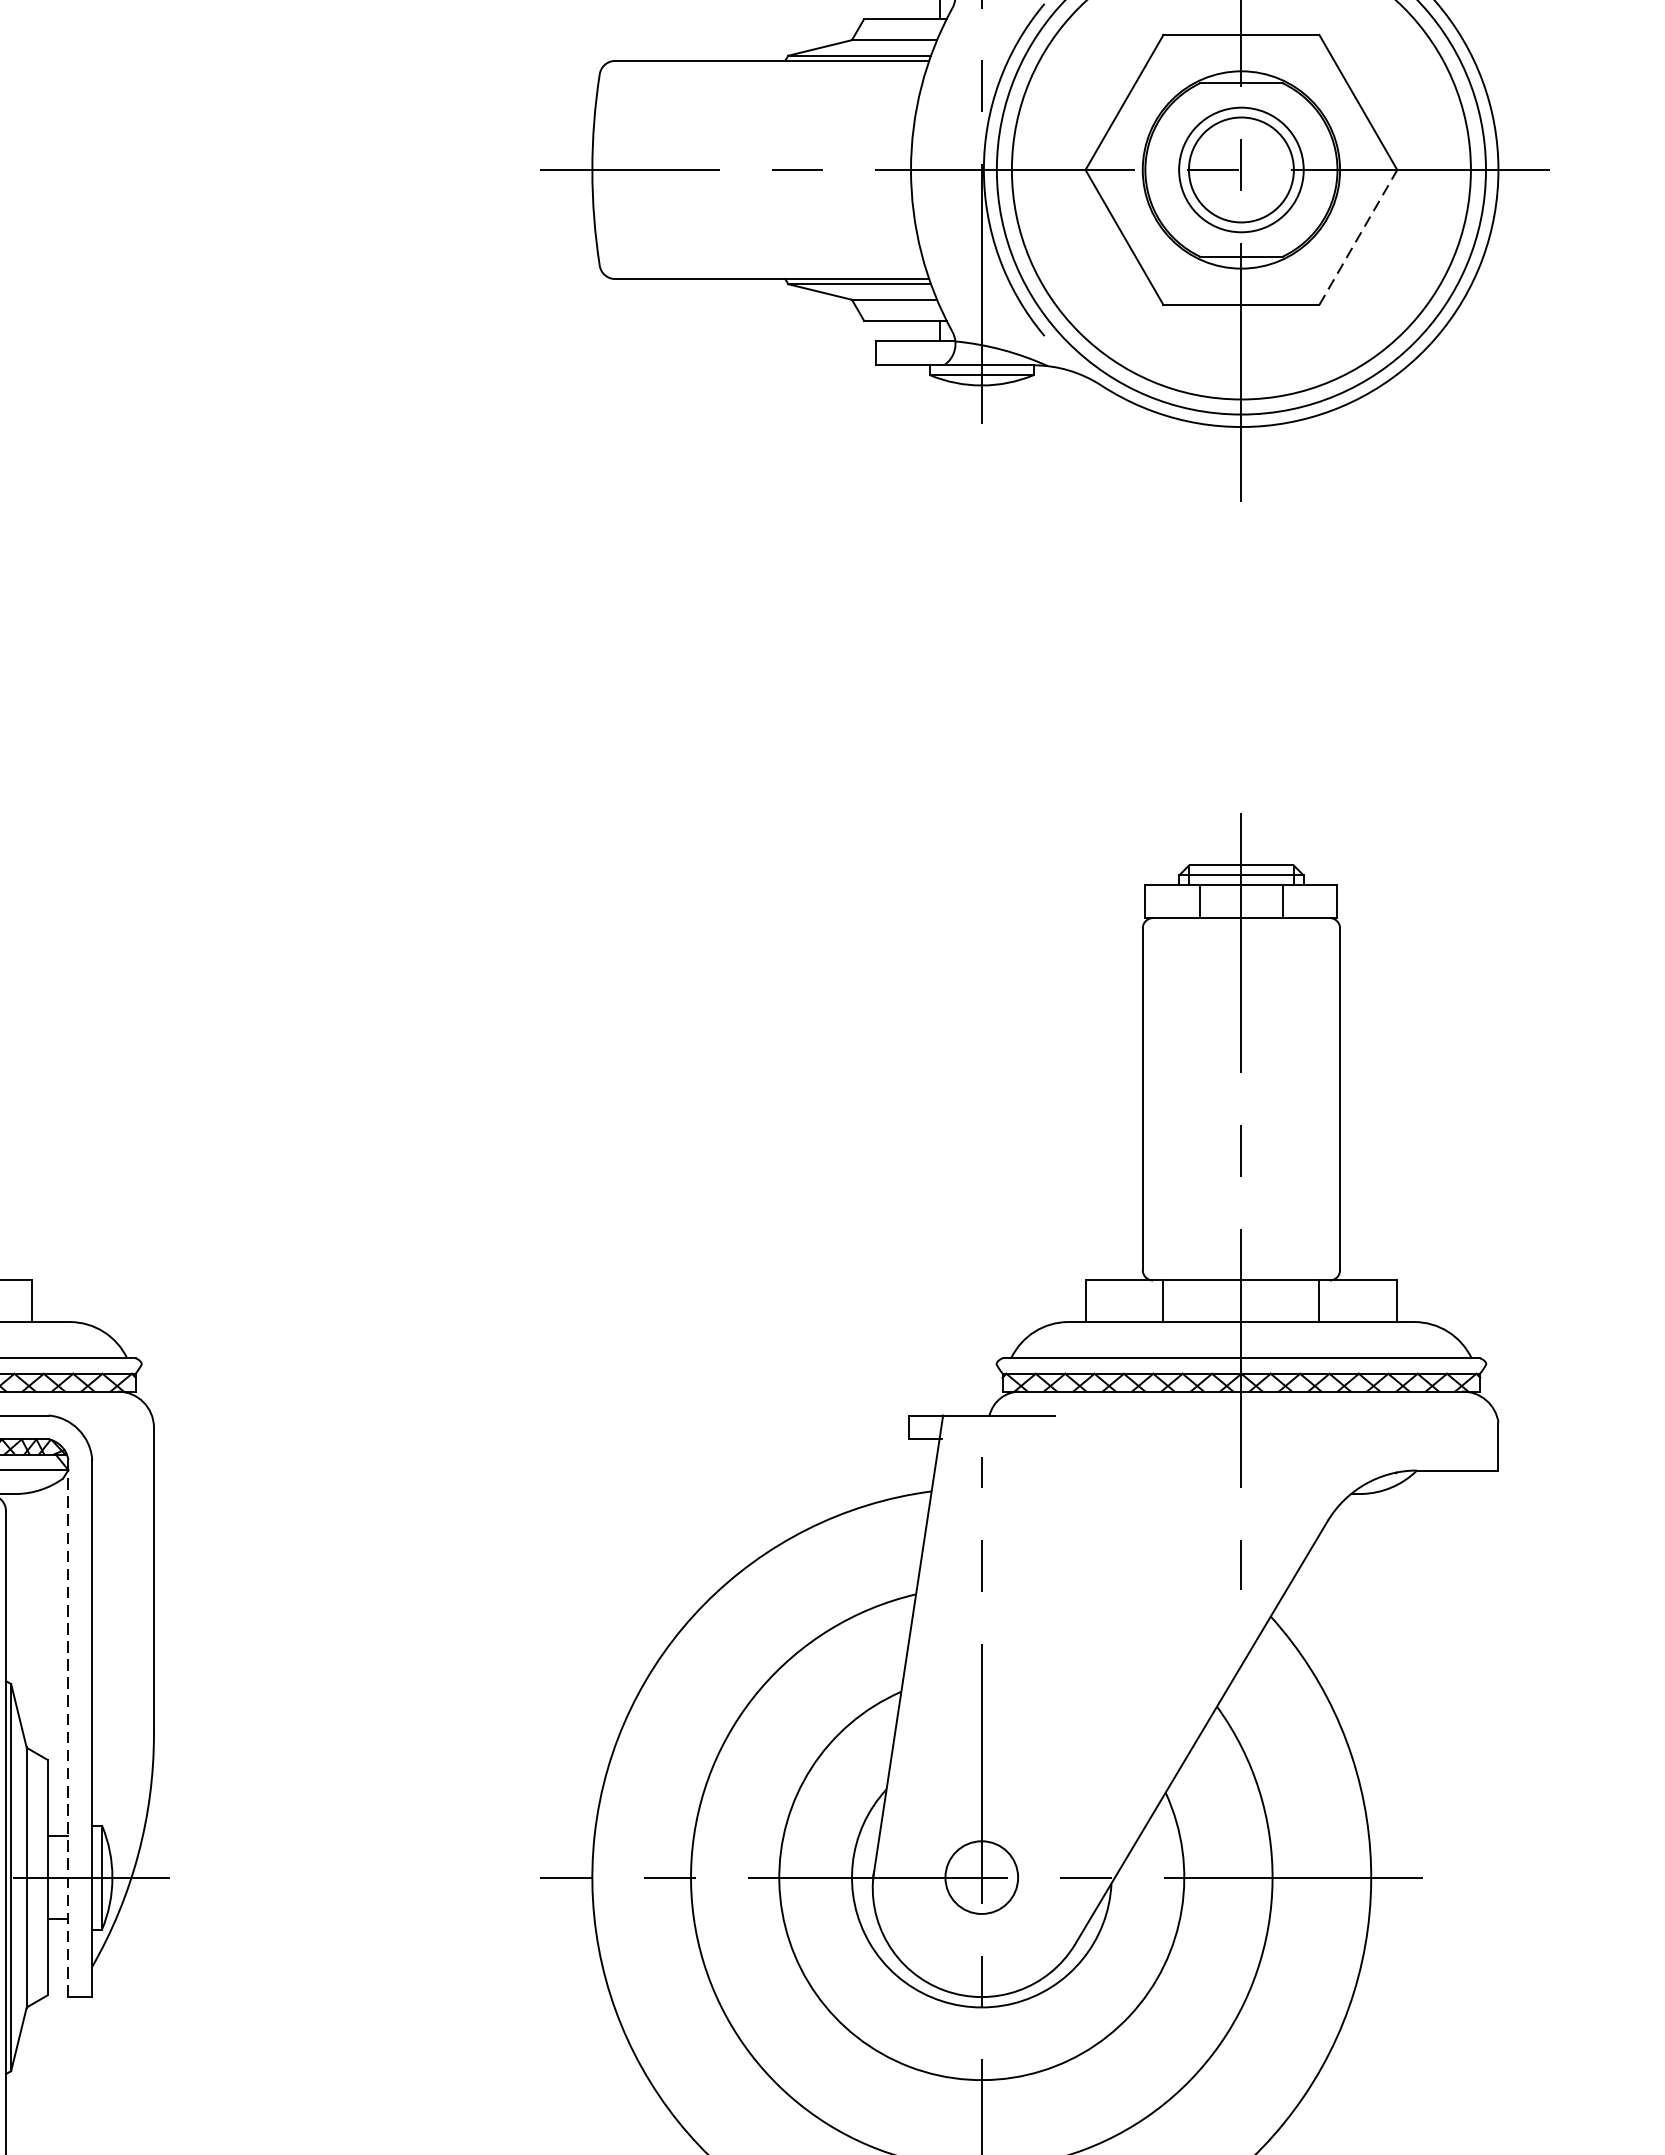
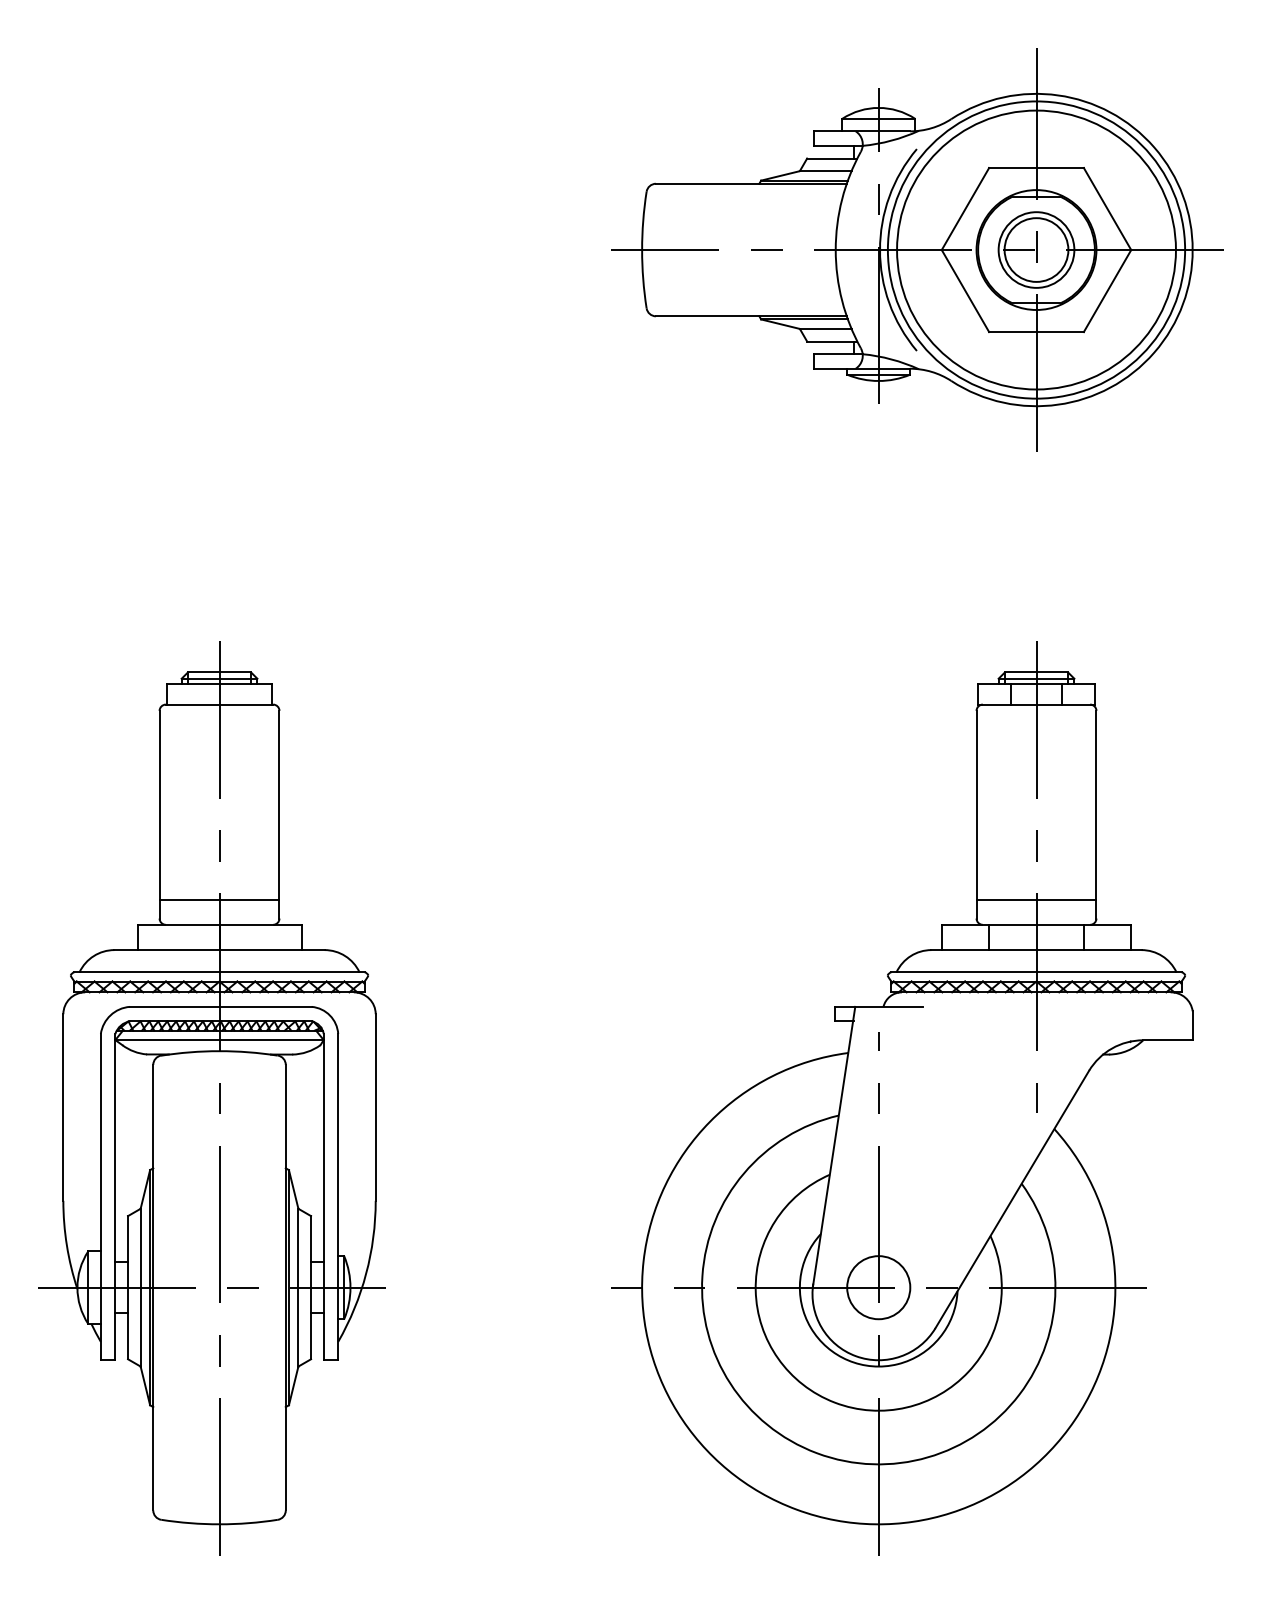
line: (1358, 236) -> (1107, 290), dashed -> solid
line: (1241, 1240) -> (1036, 900), added
line: (68, 1729) -> (323, 1197), dashed -> solid
circle: (981, 1877) -> (878, 1287), size x1.43

